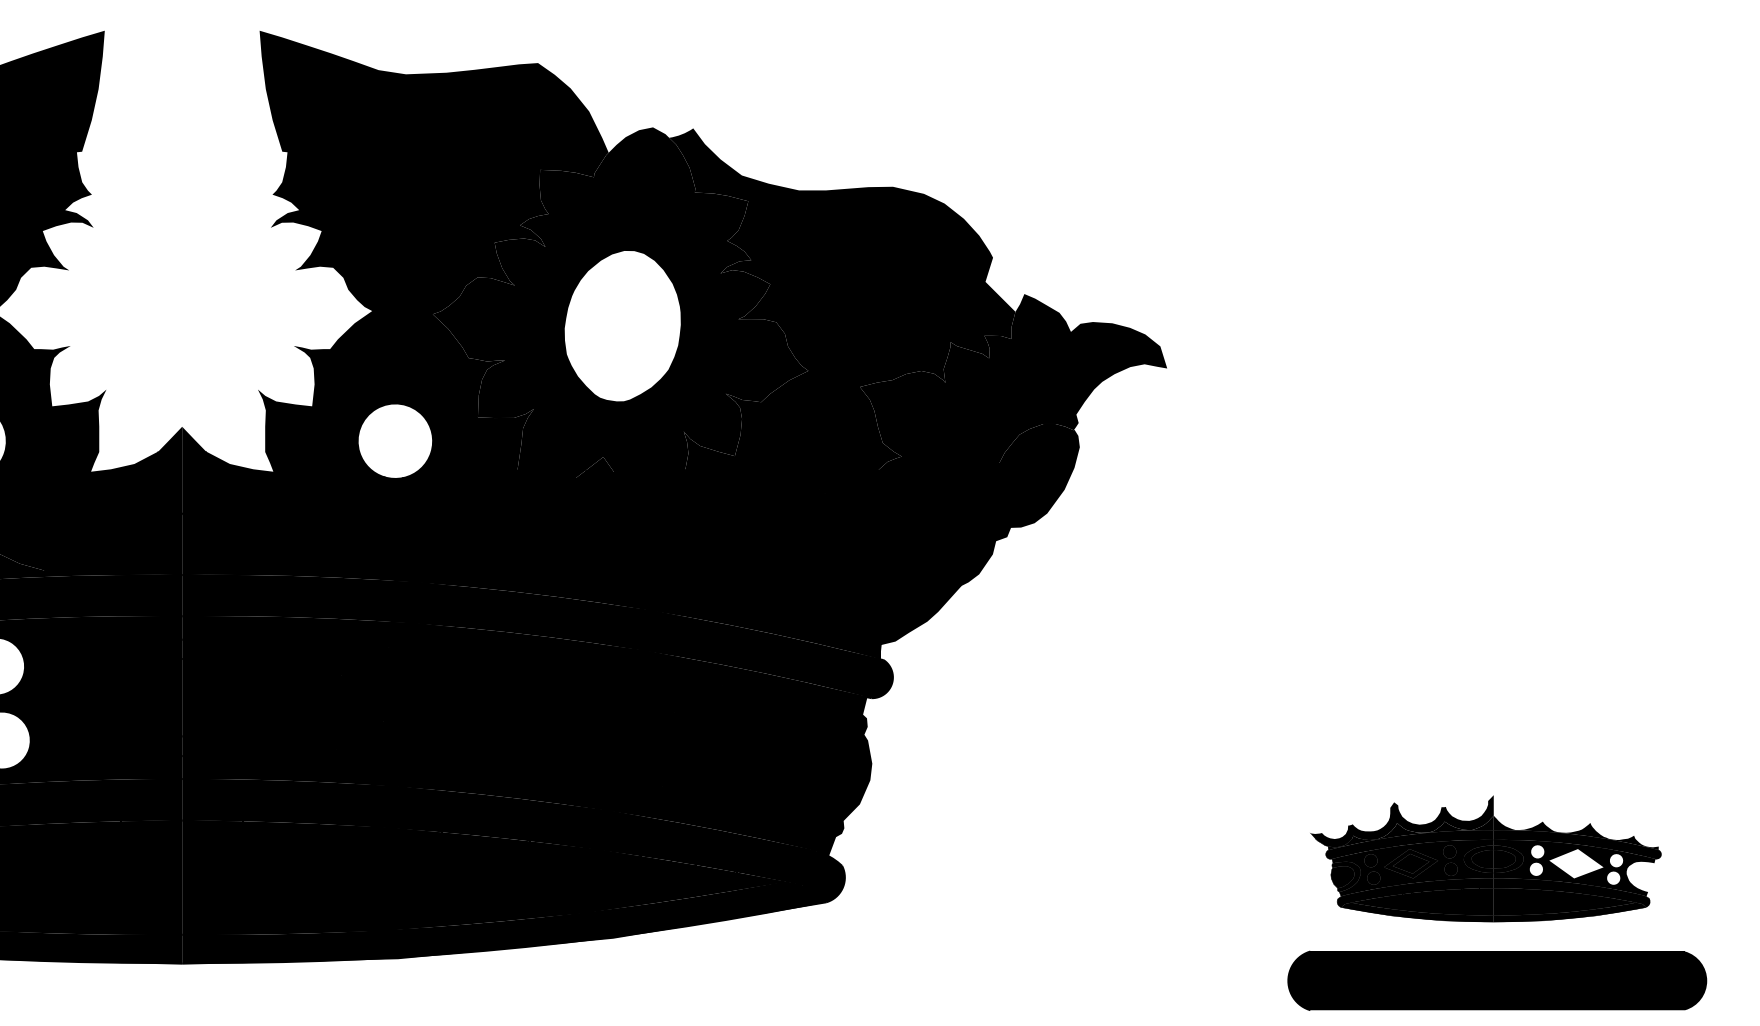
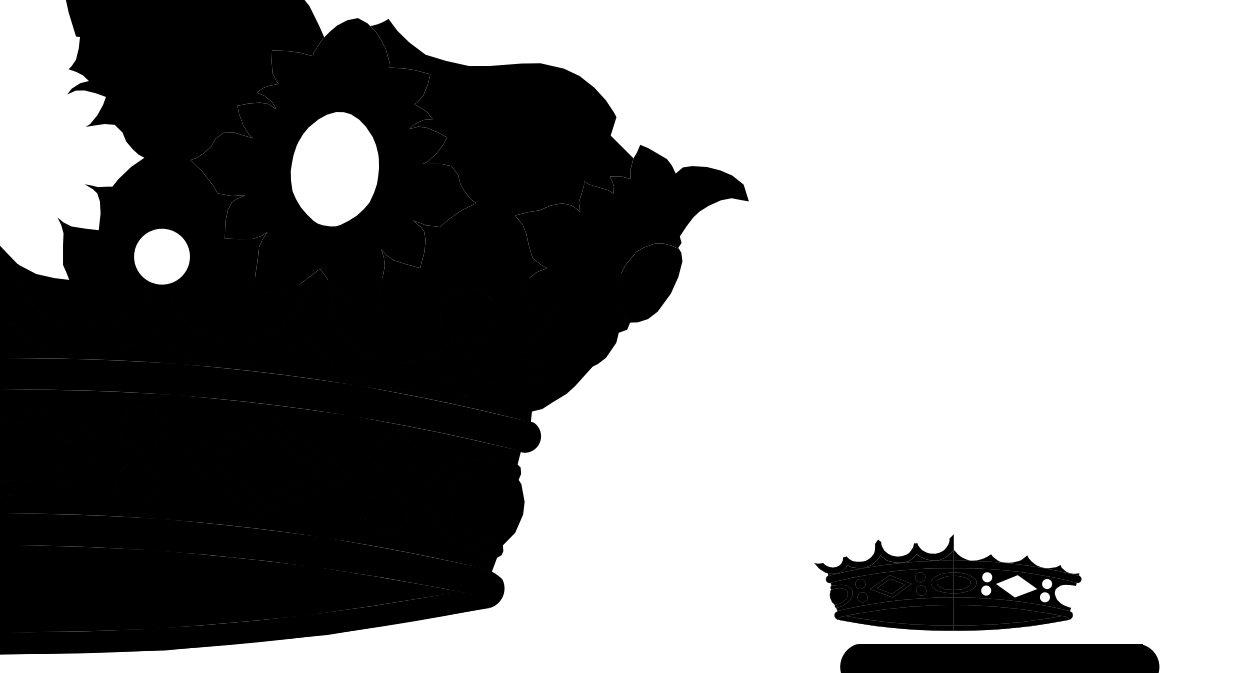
part: (1485, 858) -> (947, 582), moved

